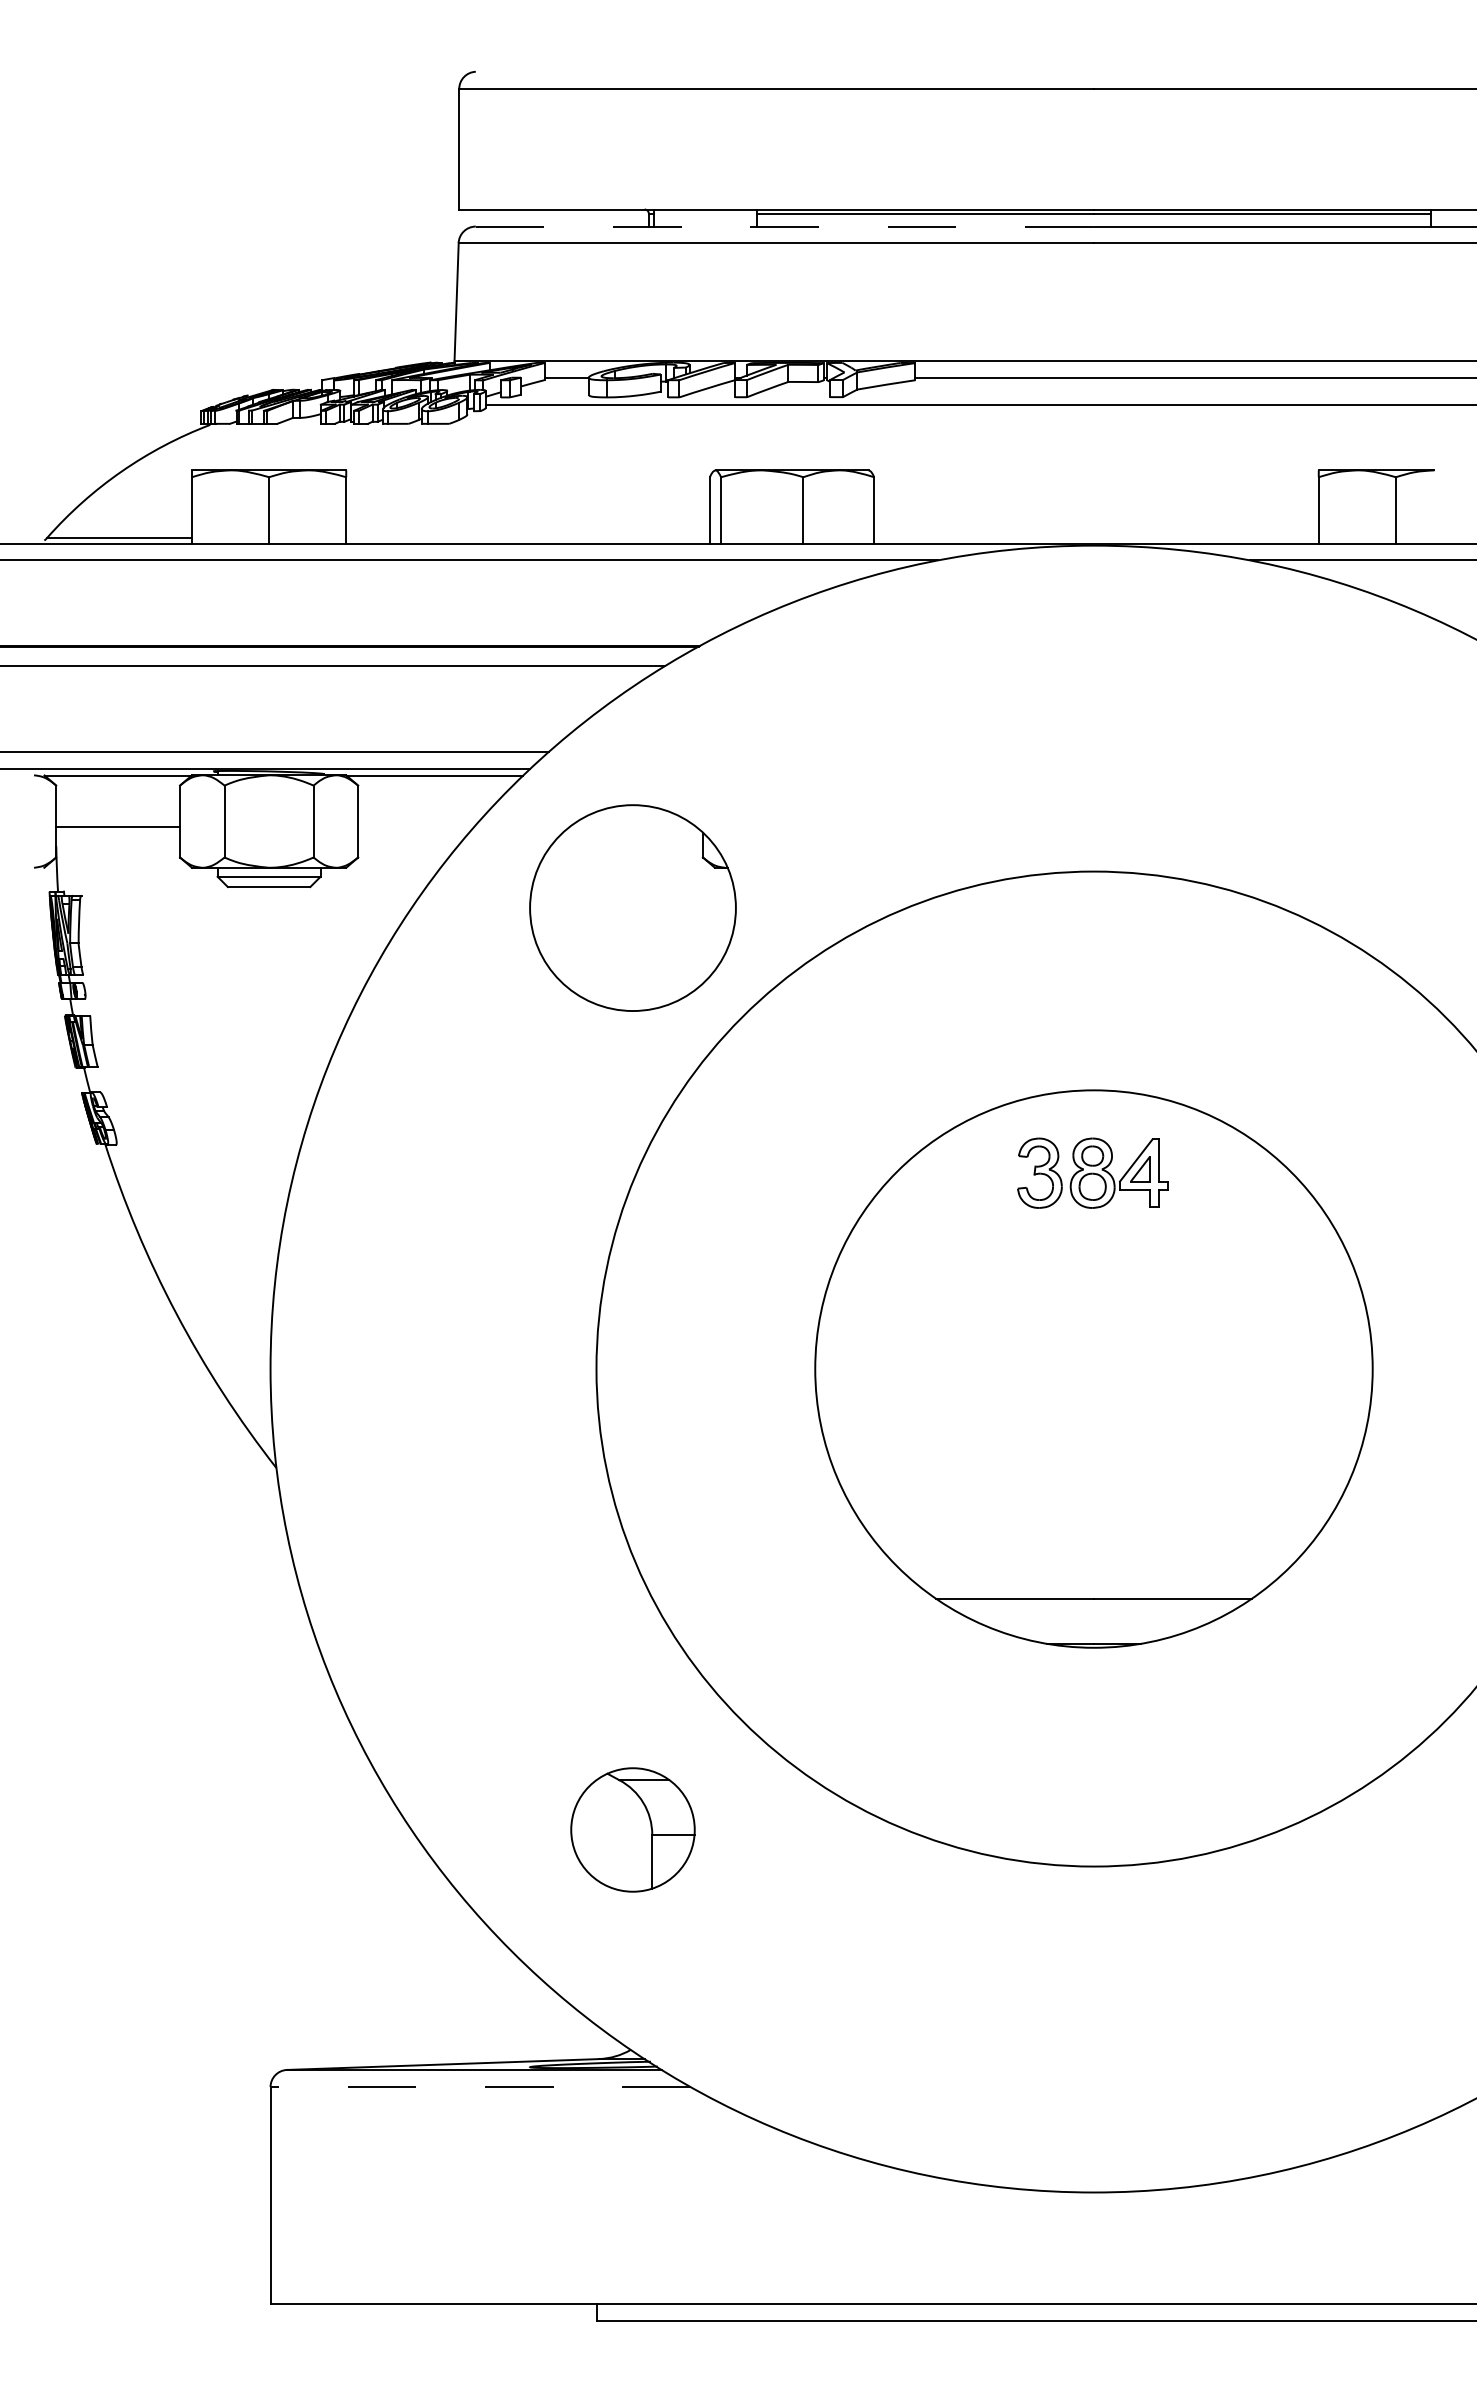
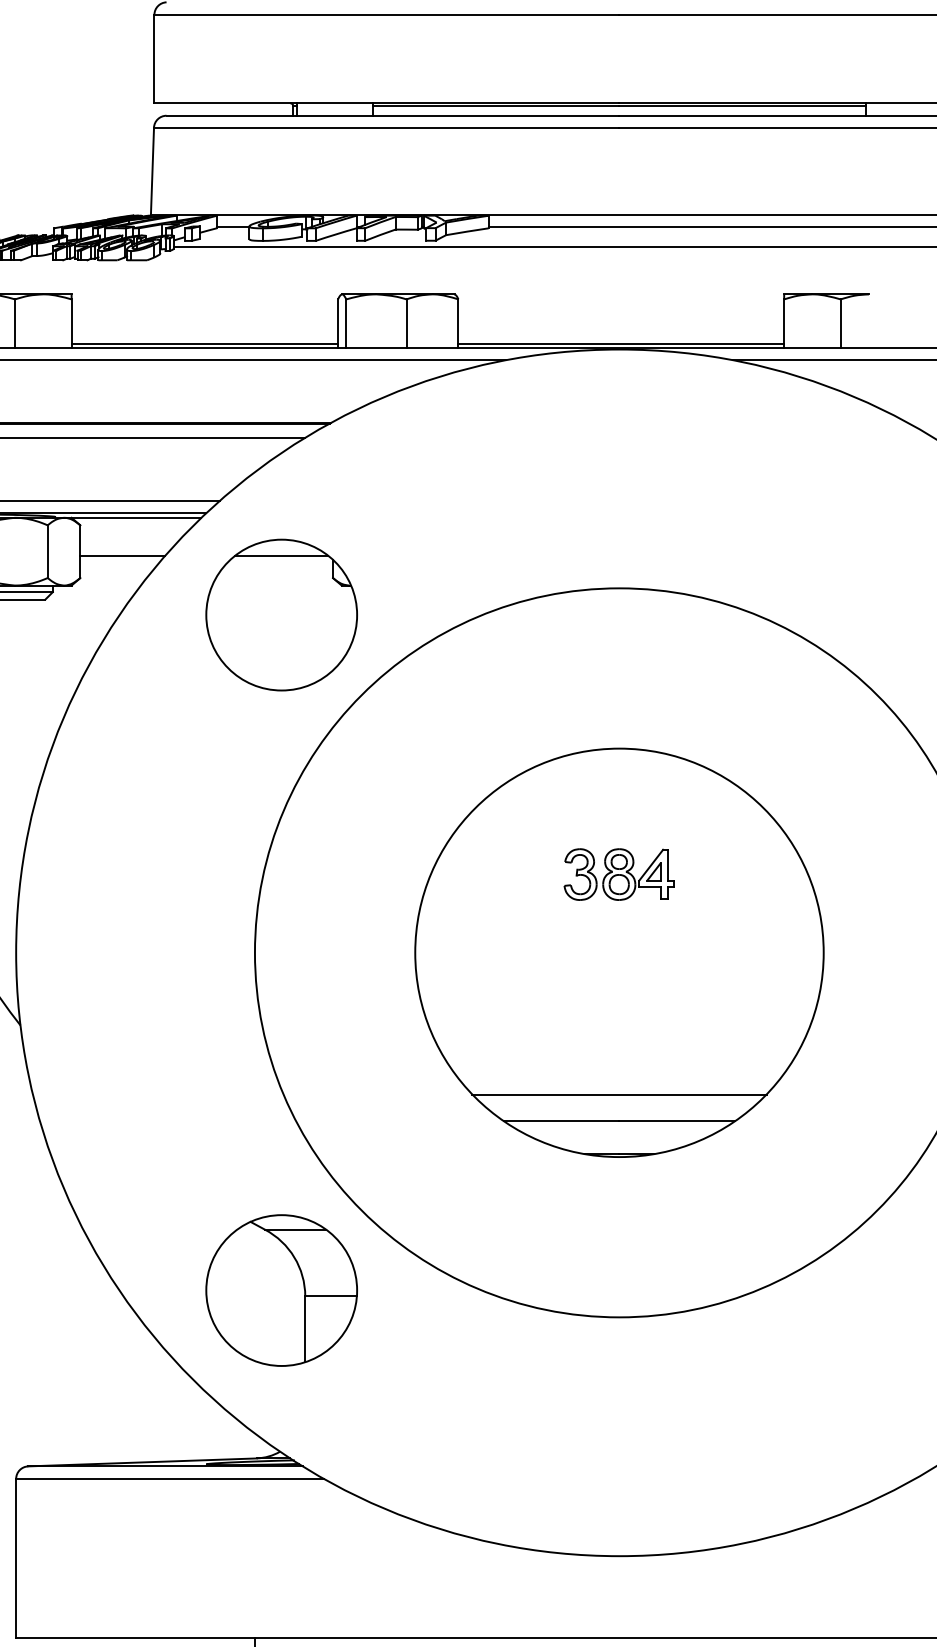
line: (785, 226) -> (393, 115), dashed -> solid
line: (527, 538) -> (204, 344), added
line: (1096, 538) -> (621, 344), added
line: (416, 827) -> (123, 556), added
line: (632, 827) -> (281, 556), added
part: (1092, 1172) -> (619, 874), moved
line: (1093, 1562) -> (619, 1094), added
part: (632, 1829) -> (281, 1290), size x1.67
line: (480, 2087) -> (169, 1479), dashed -> solid

